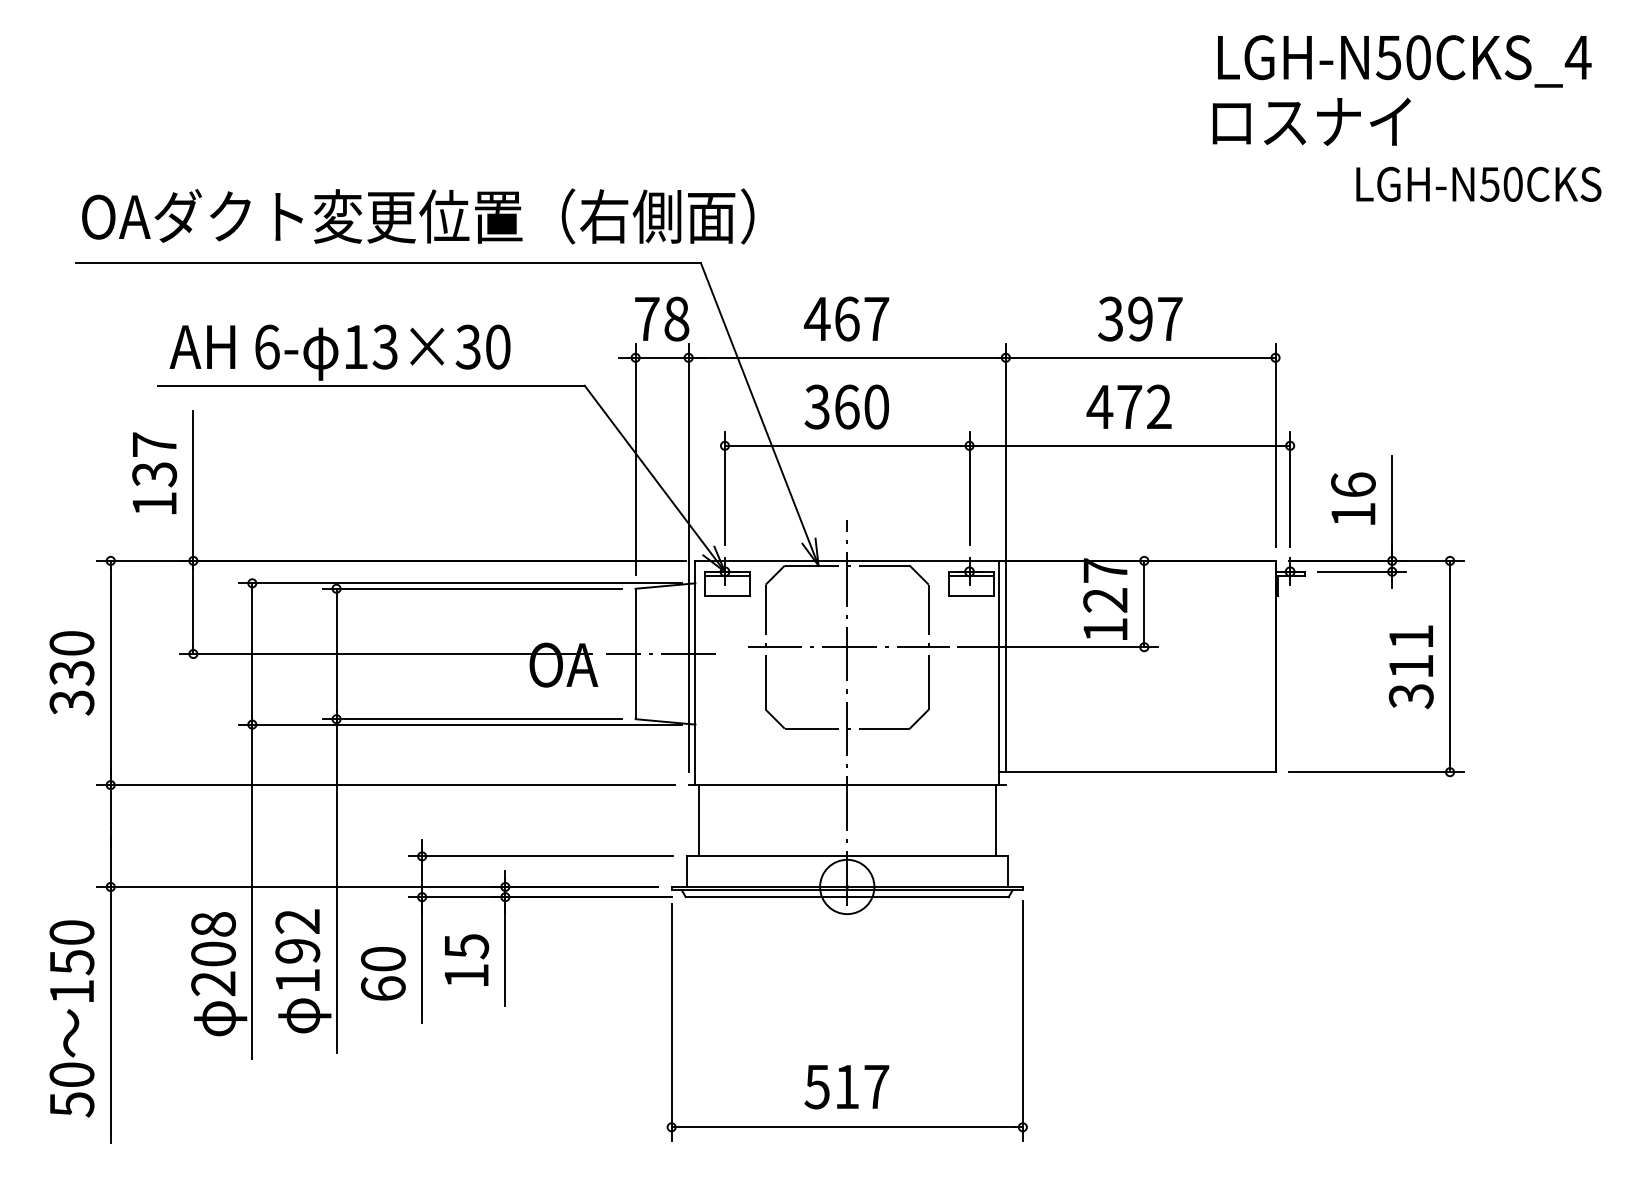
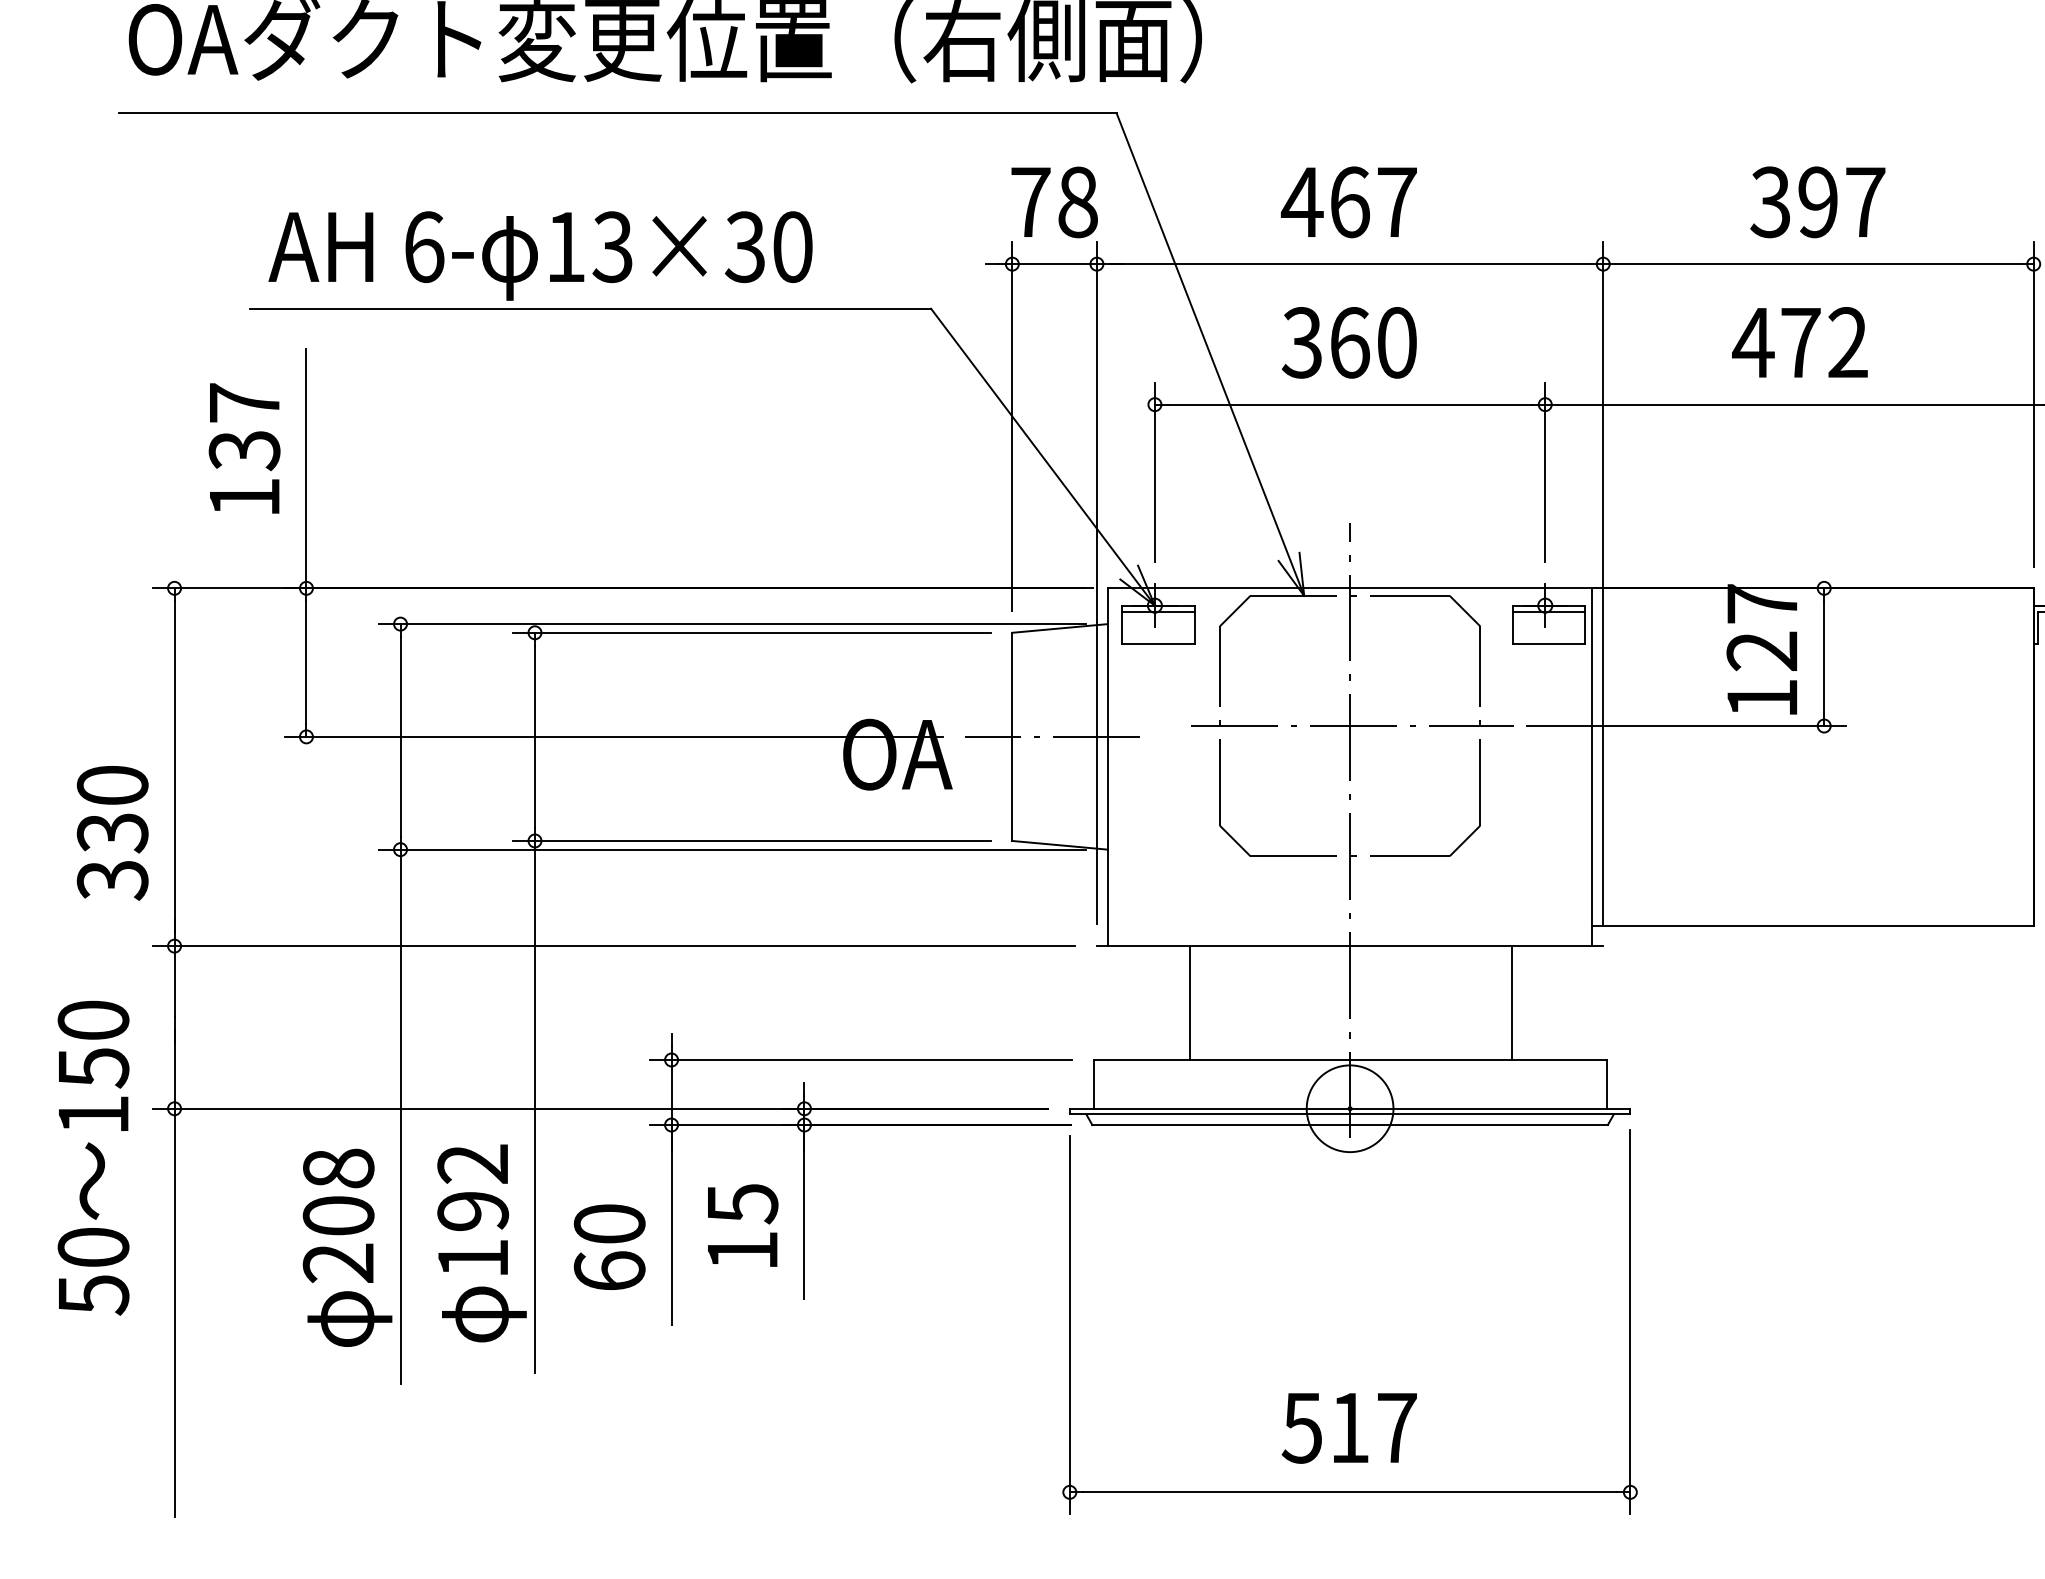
text: (71, 673) -> (111, 833), moved
line: (698, 820) -> (1189, 1002), moved
line: (995, 820) -> (1511, 1002), moved
text: (71, 1018) -> (92, 1157), moved

